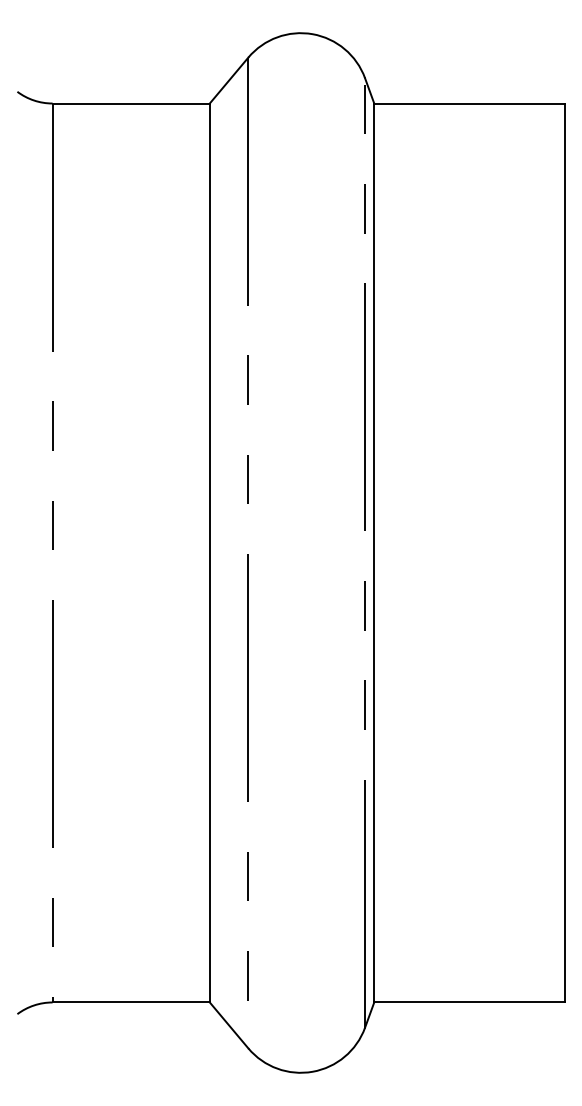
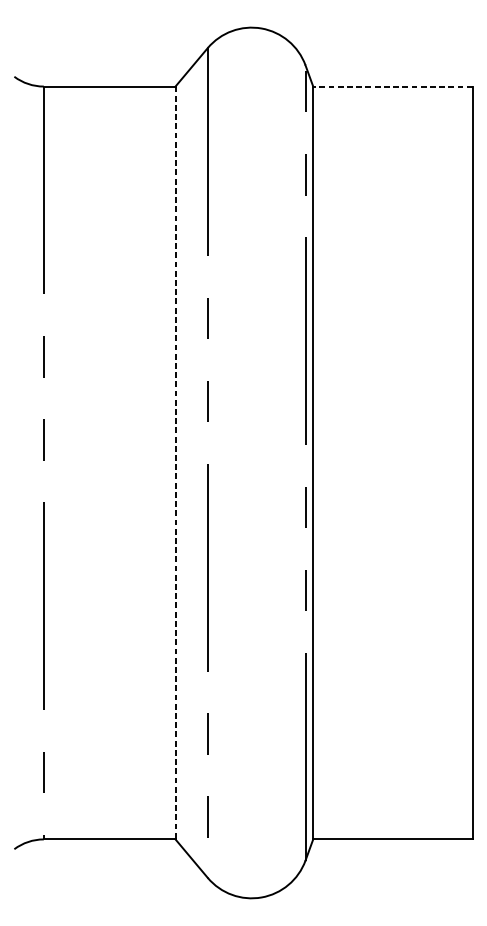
line: (468, 103) -> (392, 86), solid -> dashed
line: (209, 553) -> (175, 463), solid -> dashed

